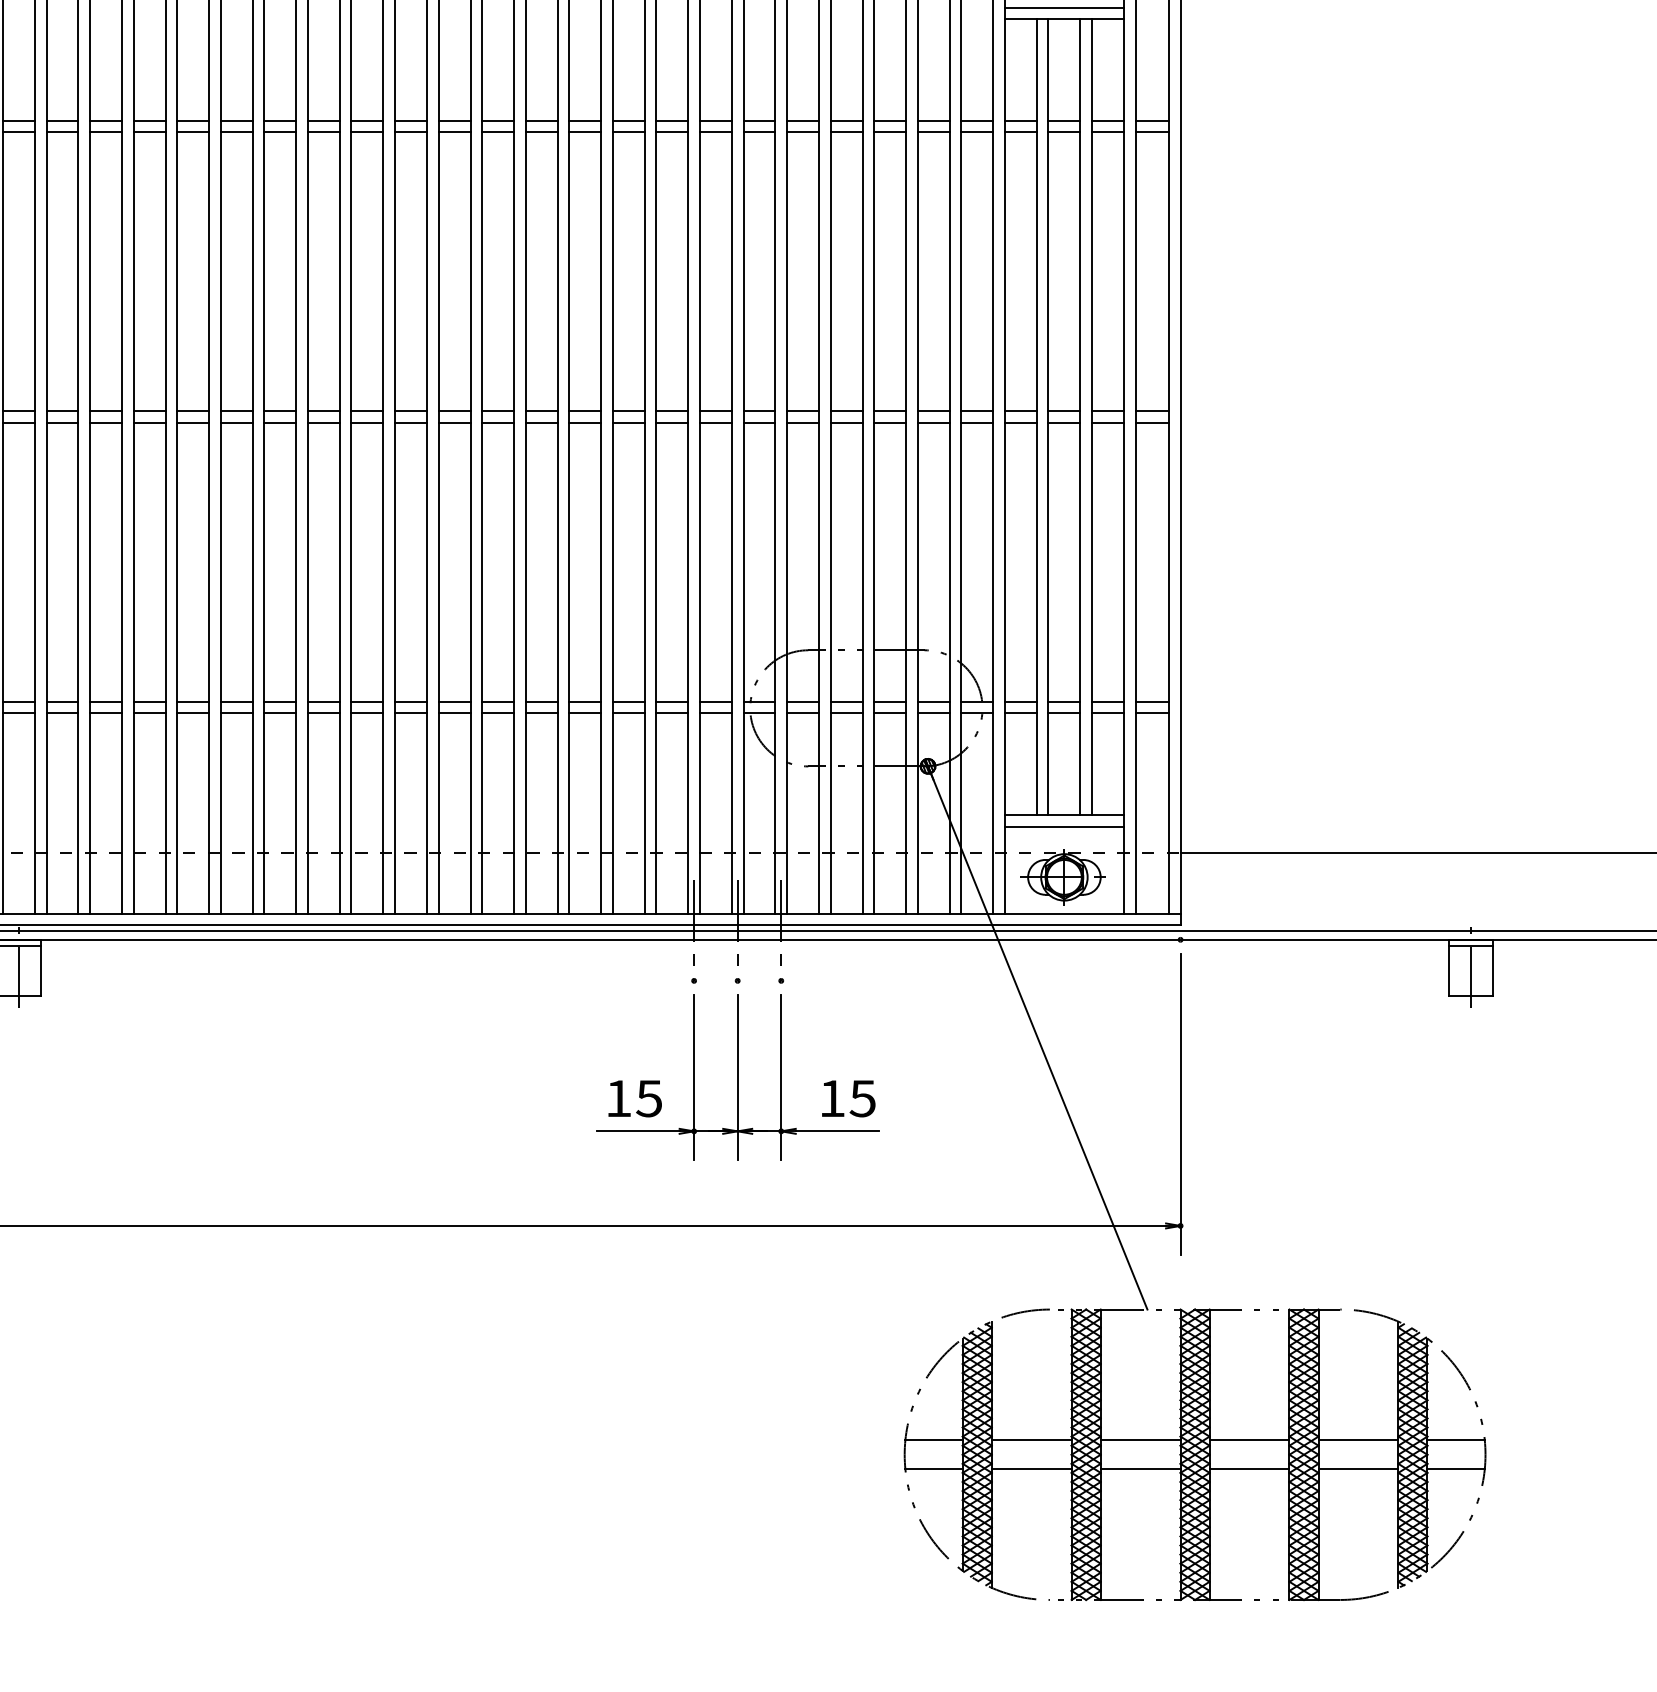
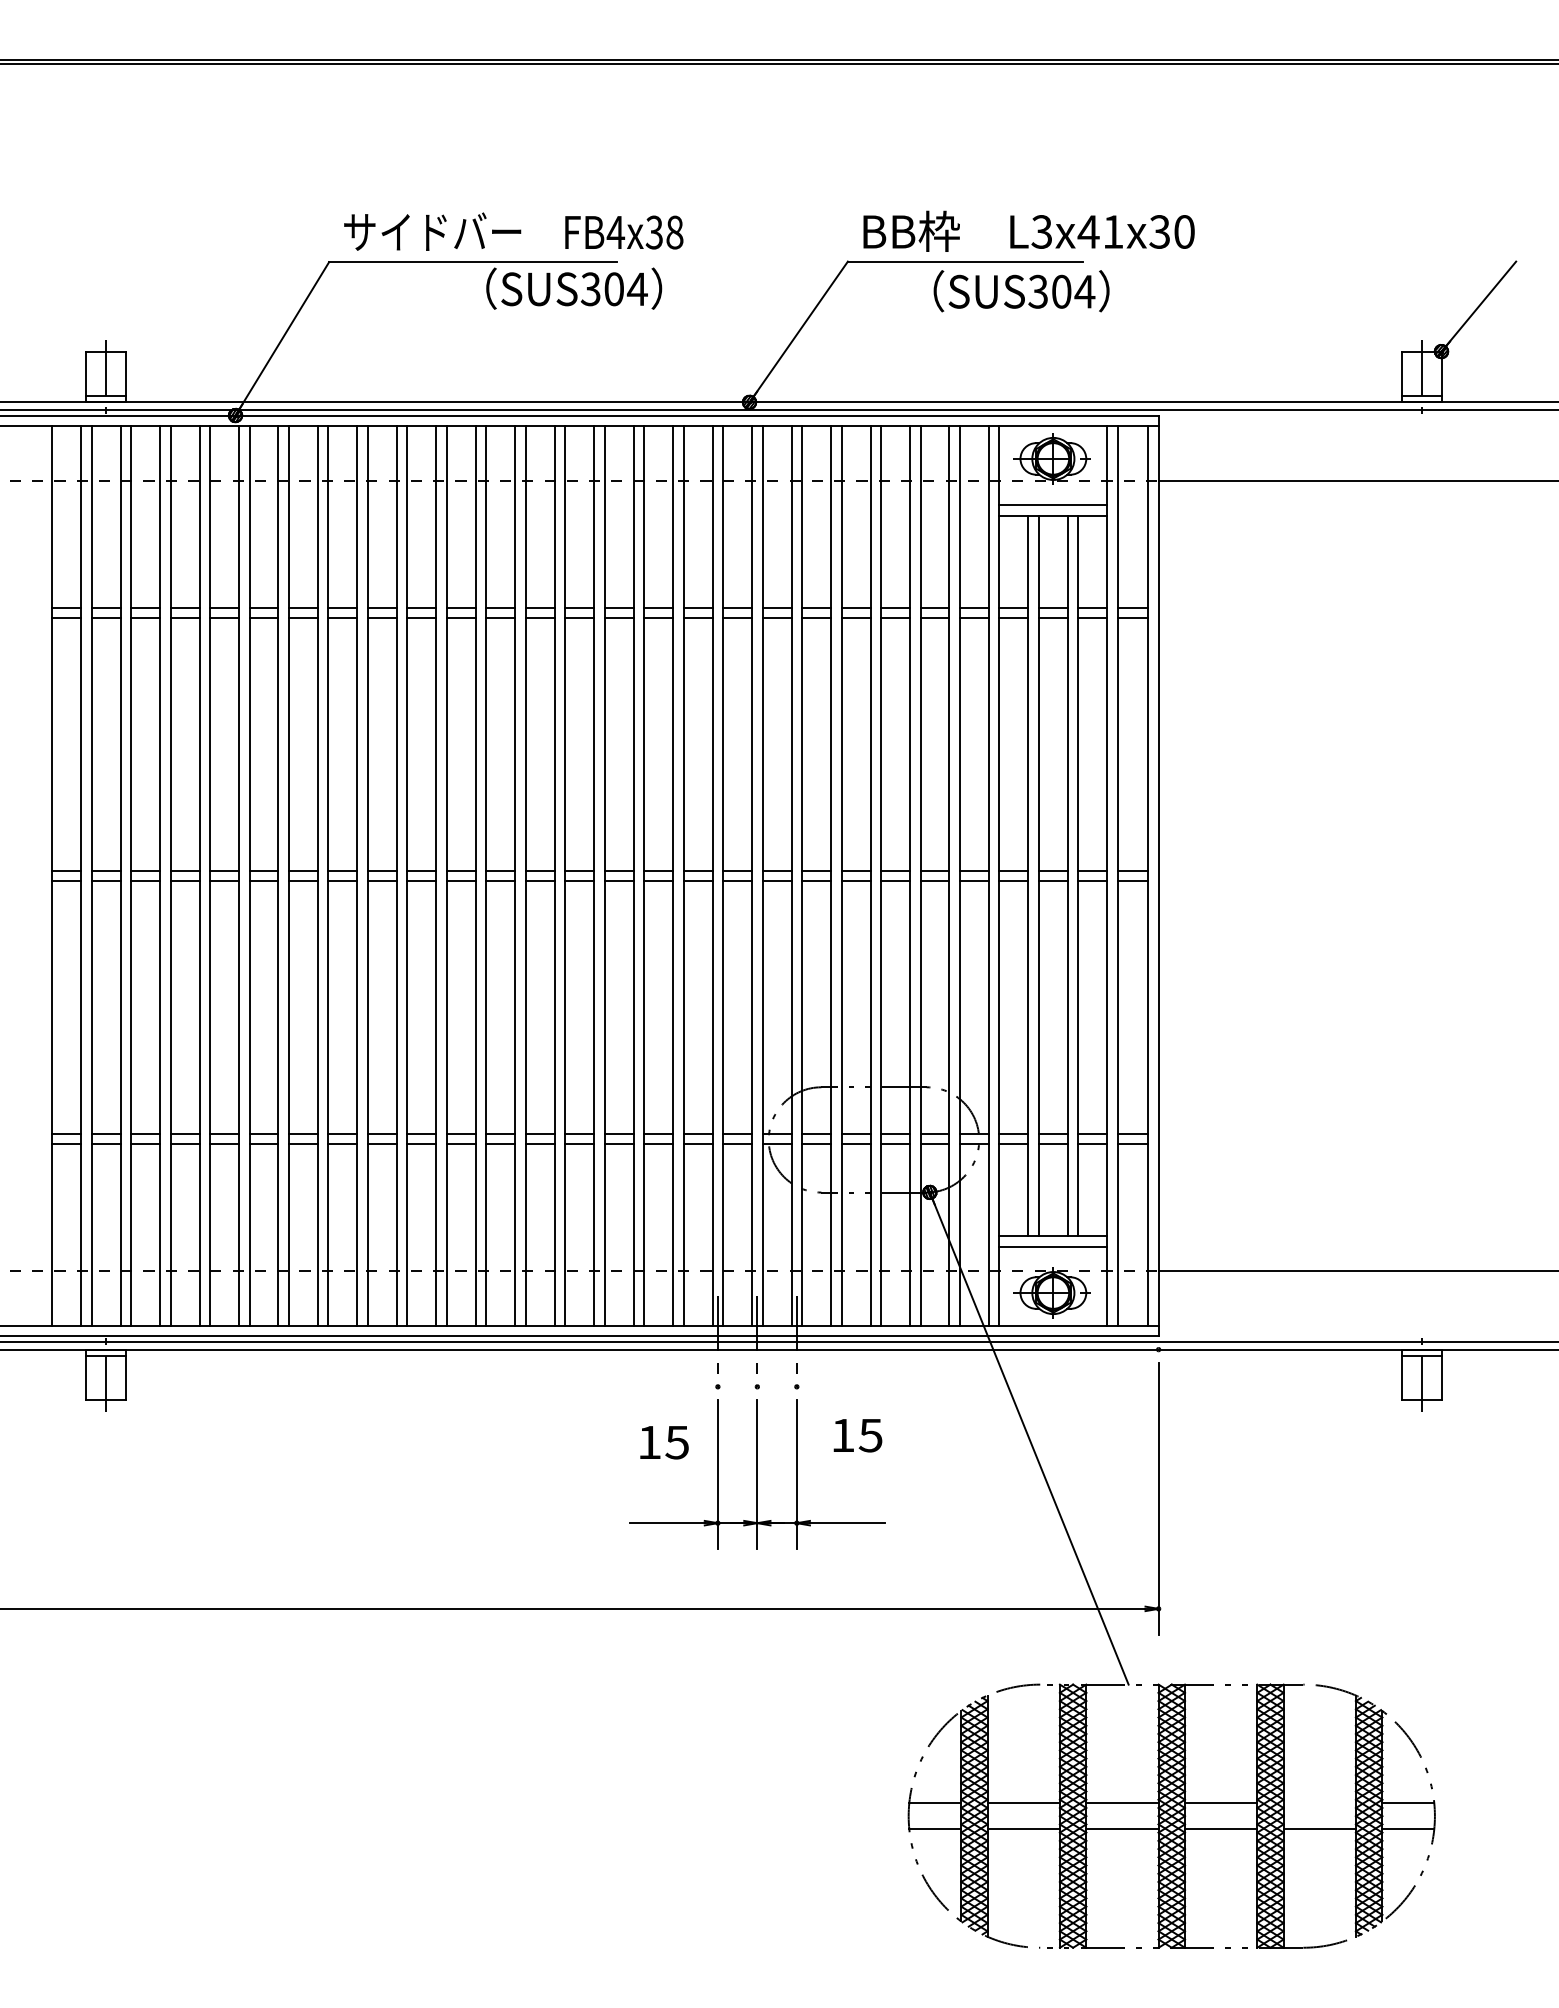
text: (635, 1098) -> (664, 1442), moved
text: (848, 1098) -> (857, 1435), moved
line: (1358, 1440) -> (1319, 1803), removed

